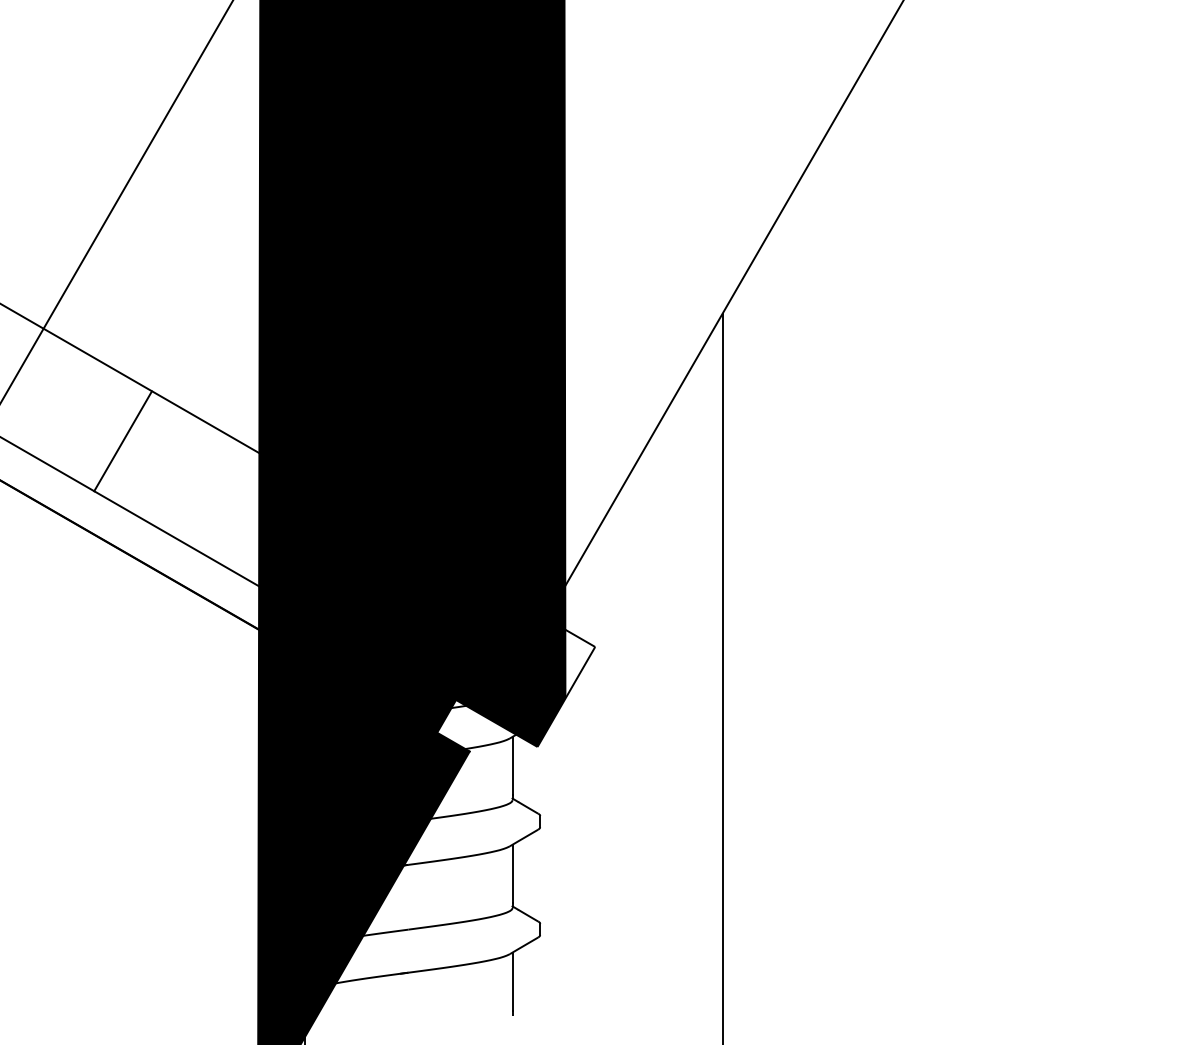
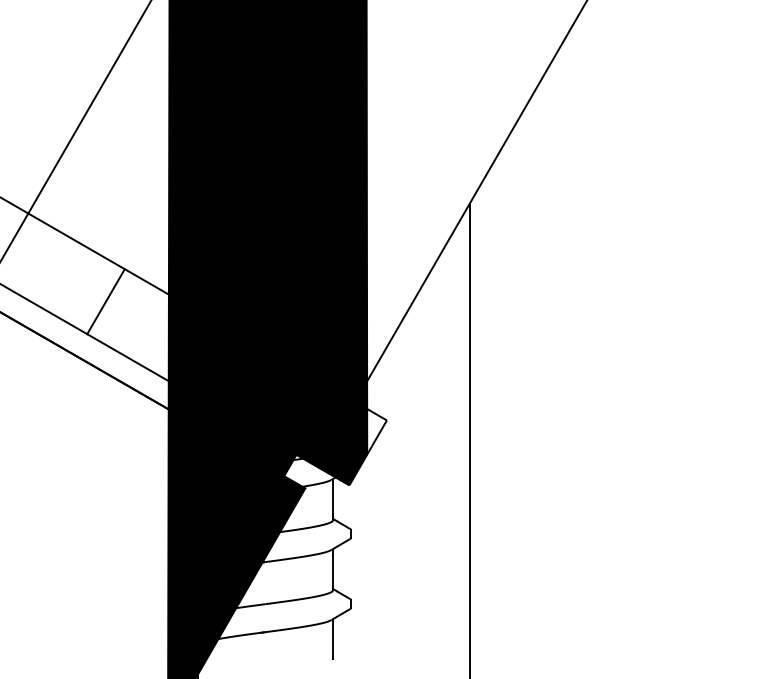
line: (122, 440) -> (105, 301), moved

